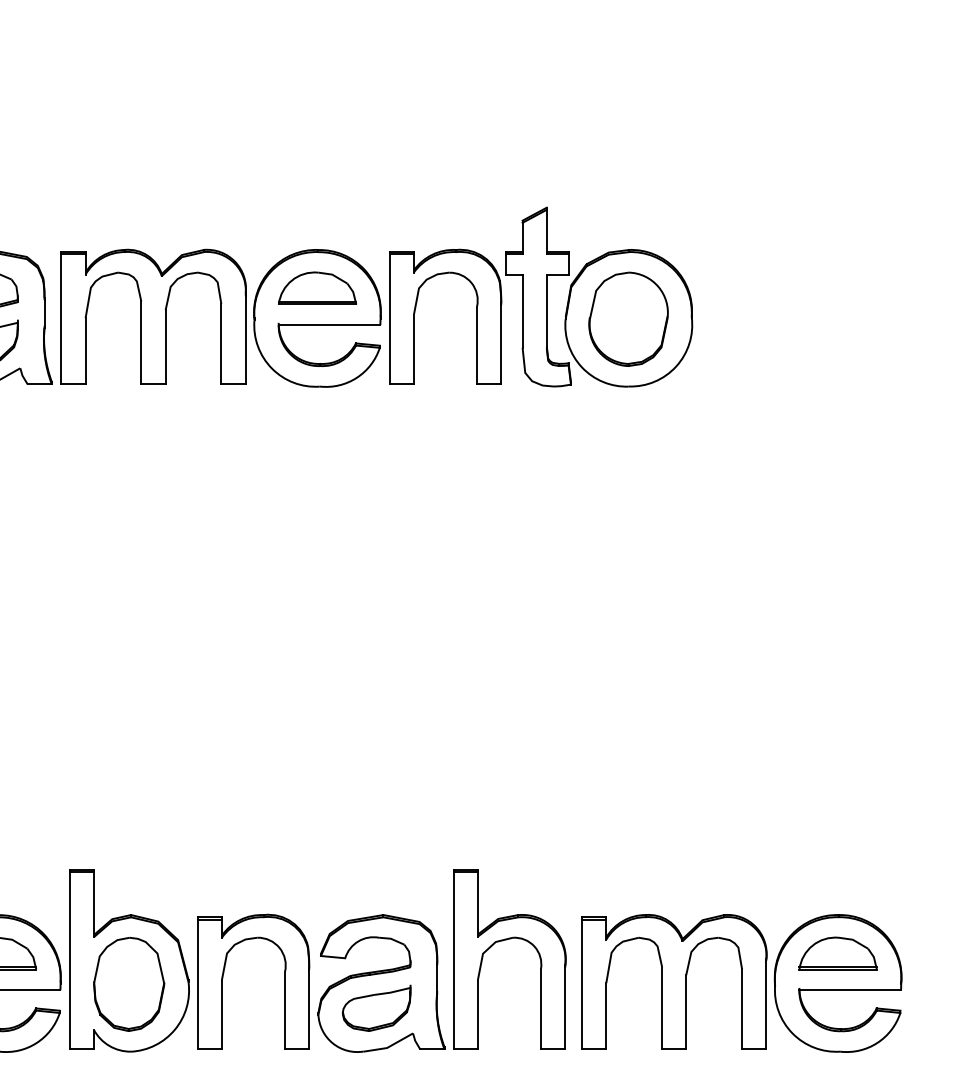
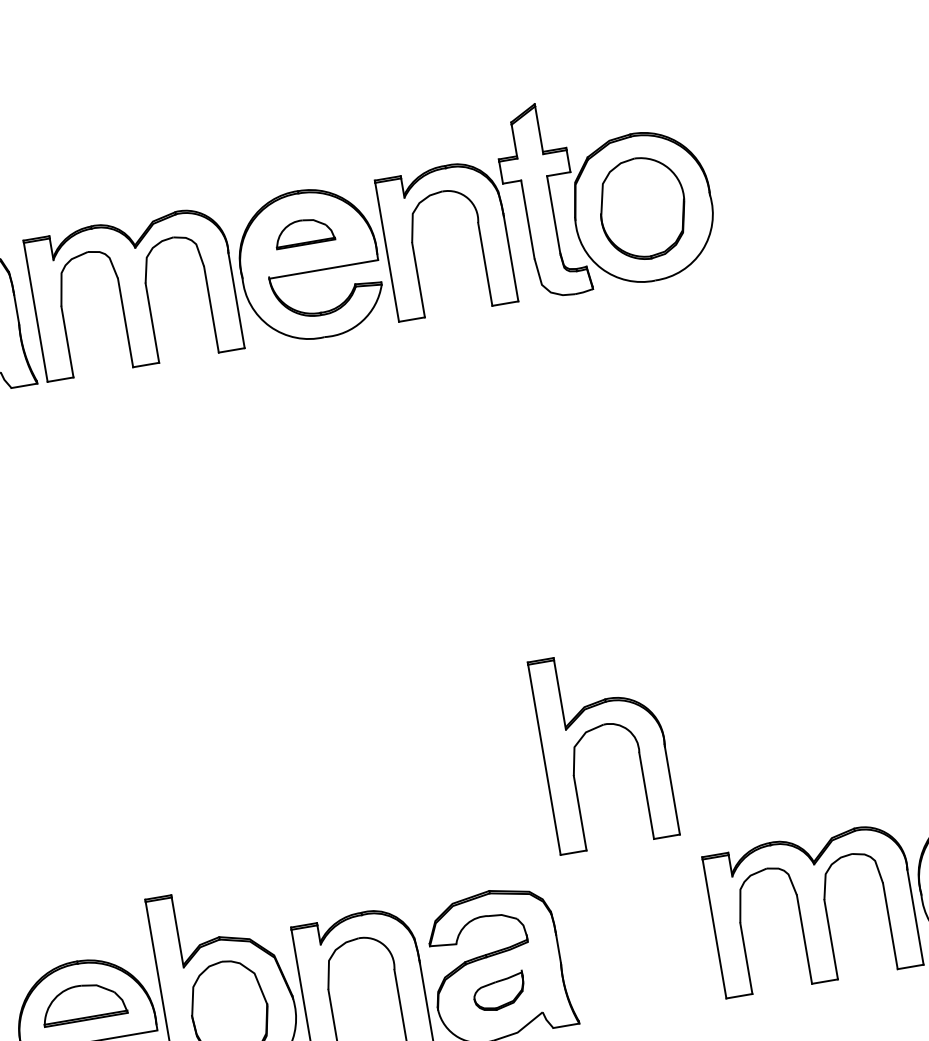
part: (317, 287) -> (303, 231), size x0.7
part: (506, 940) -> (597, 728), moved
part: (376, 1007) -> (498, 991), size x0.7

